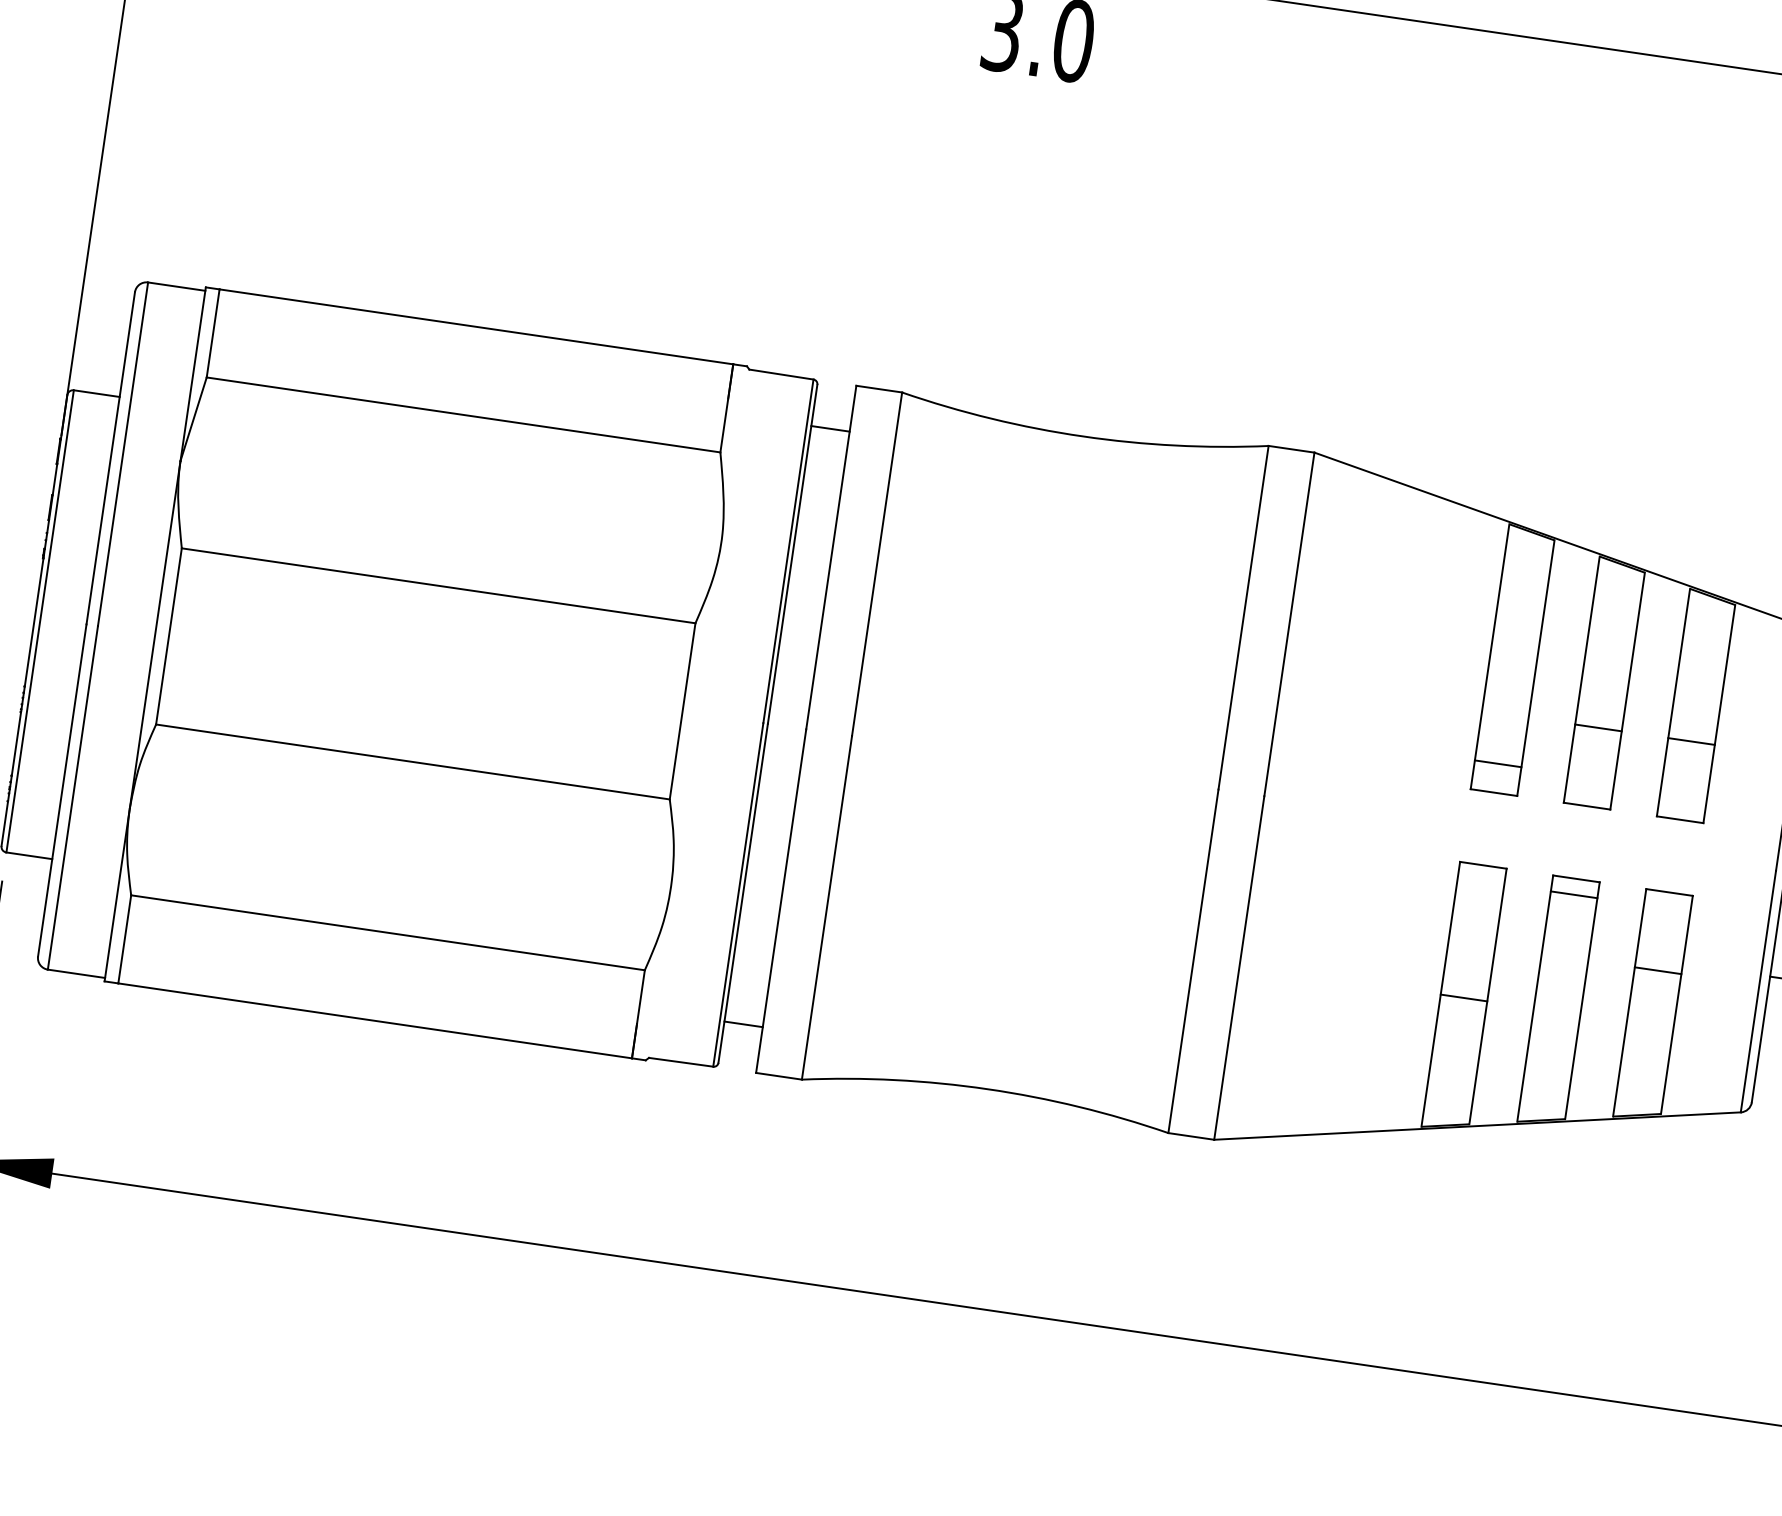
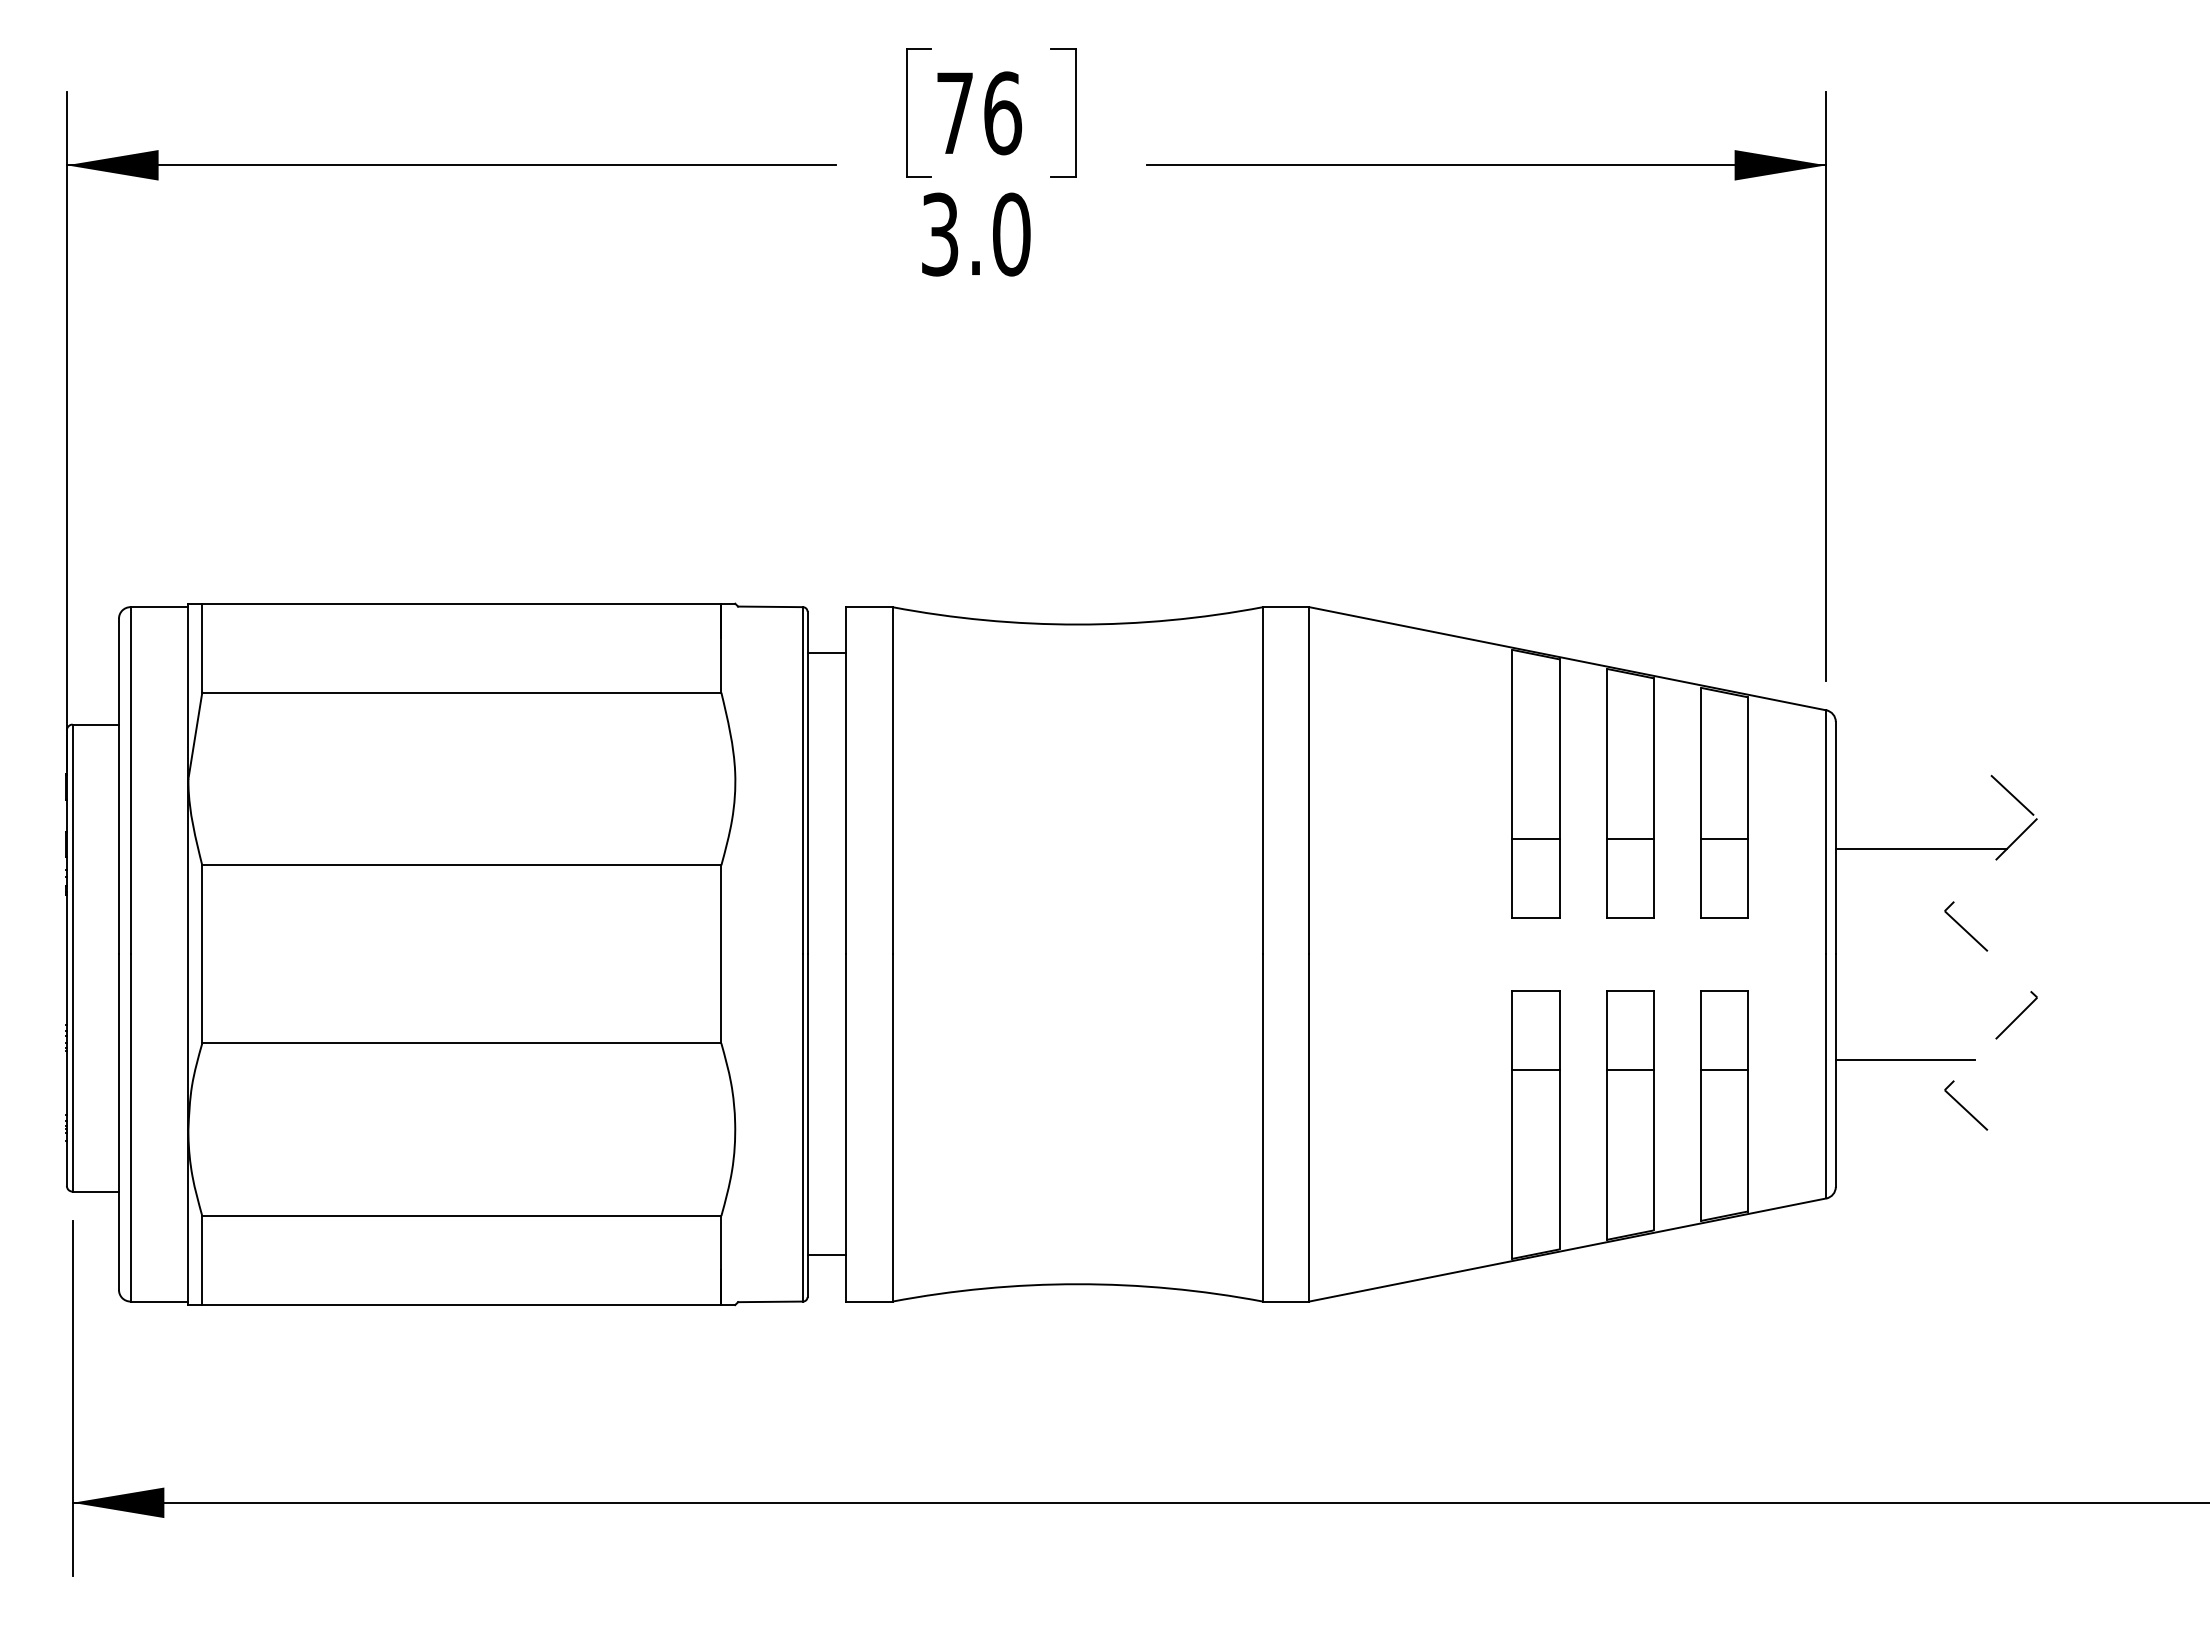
line: (1497, 763) -> (1535, 838), moved
line: (1573, 895) -> (1629, 1070), moved
line: (1463, 998) -> (1535, 1070), moved

